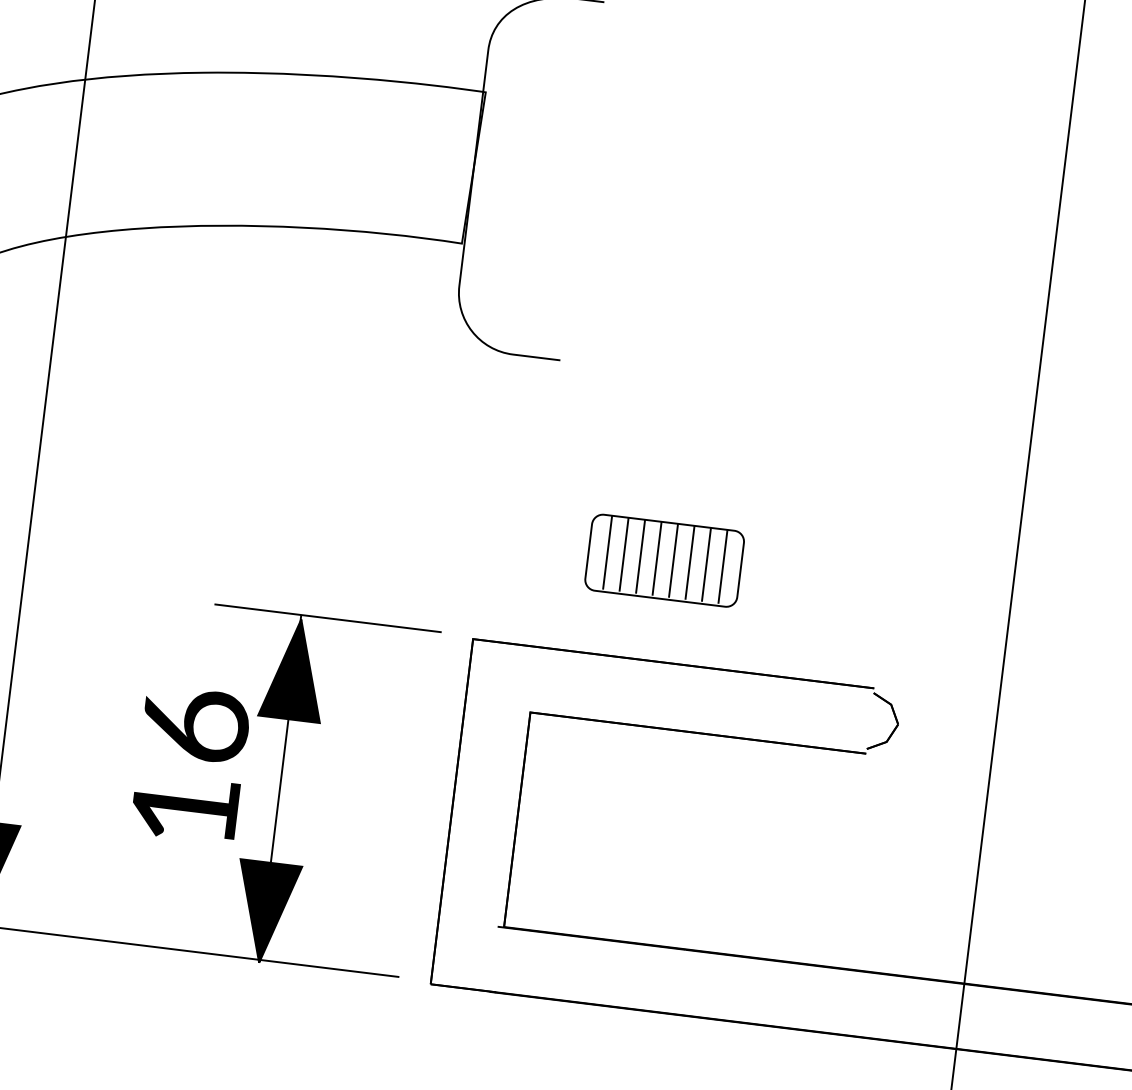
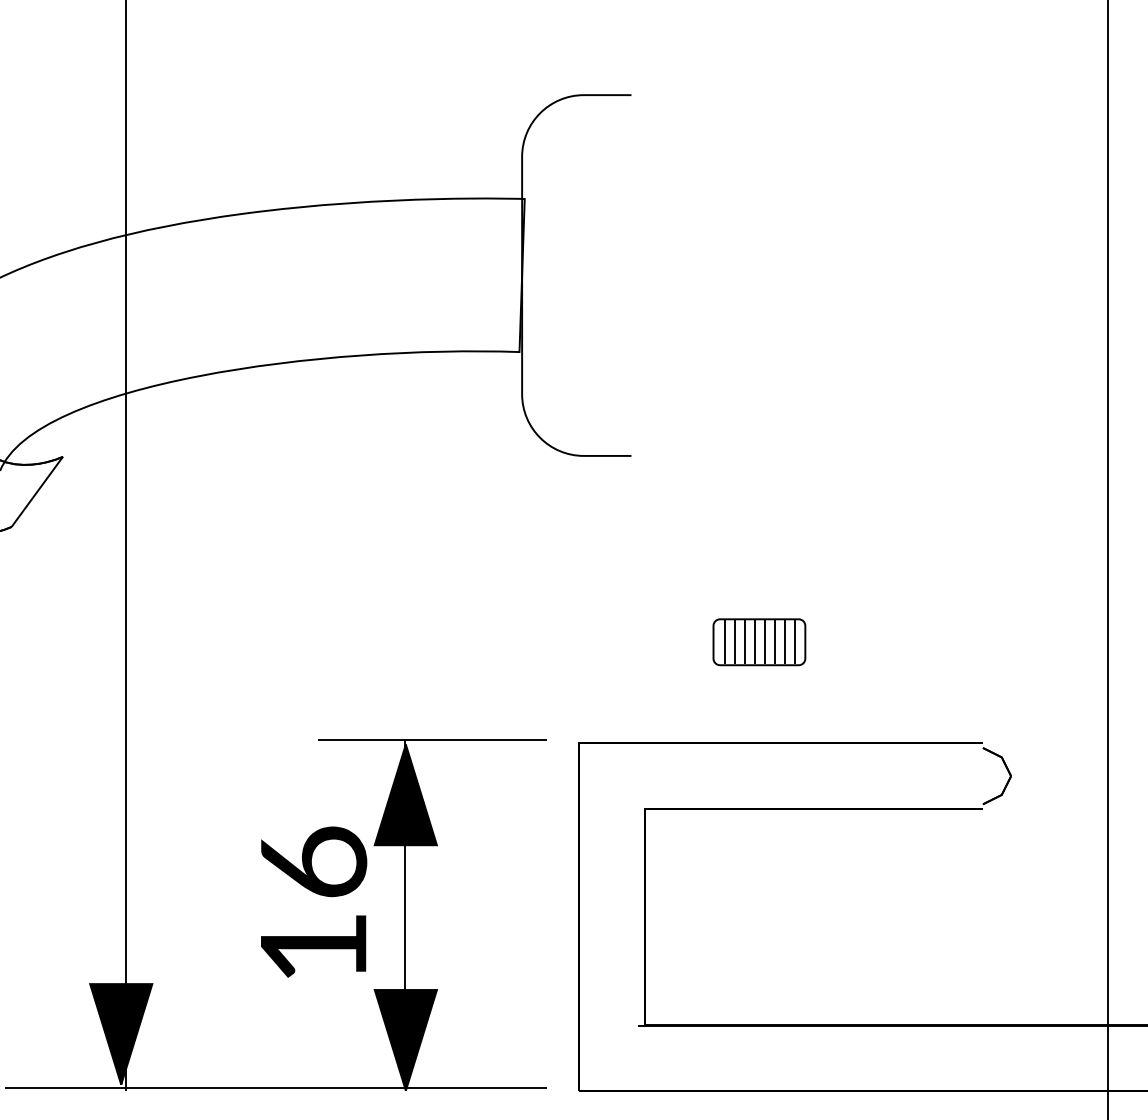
part: (664, 561) -> (759, 642), size x0.6

